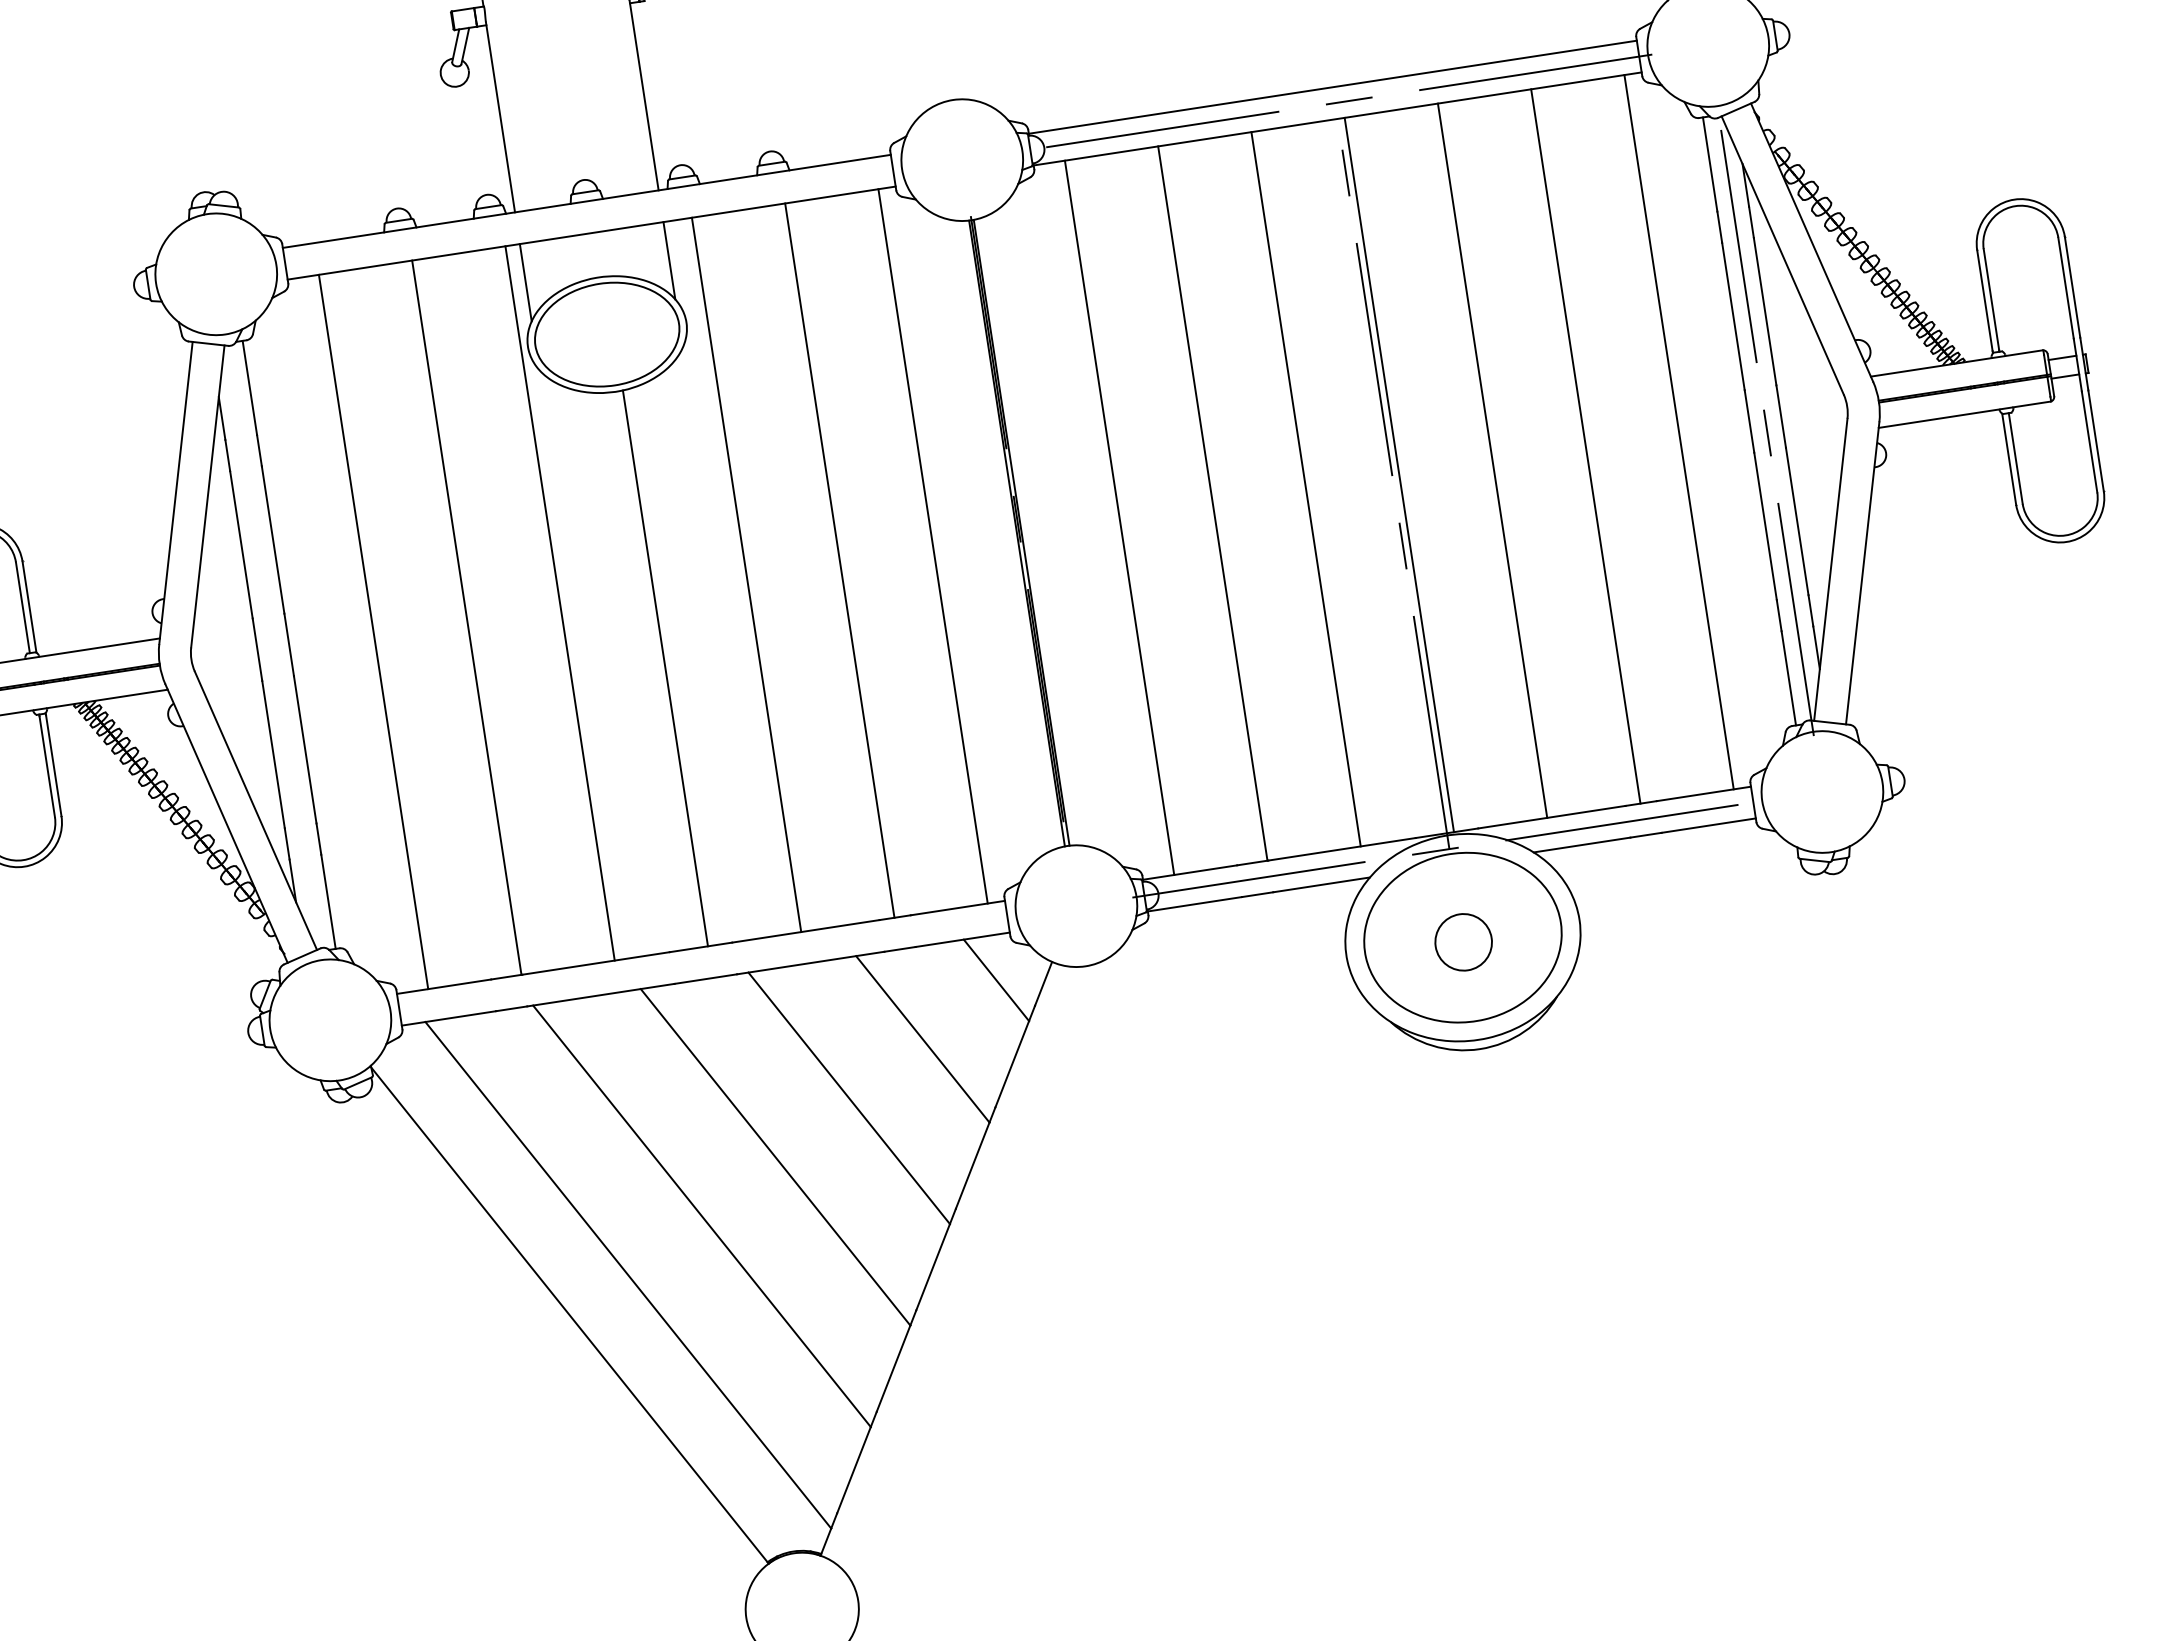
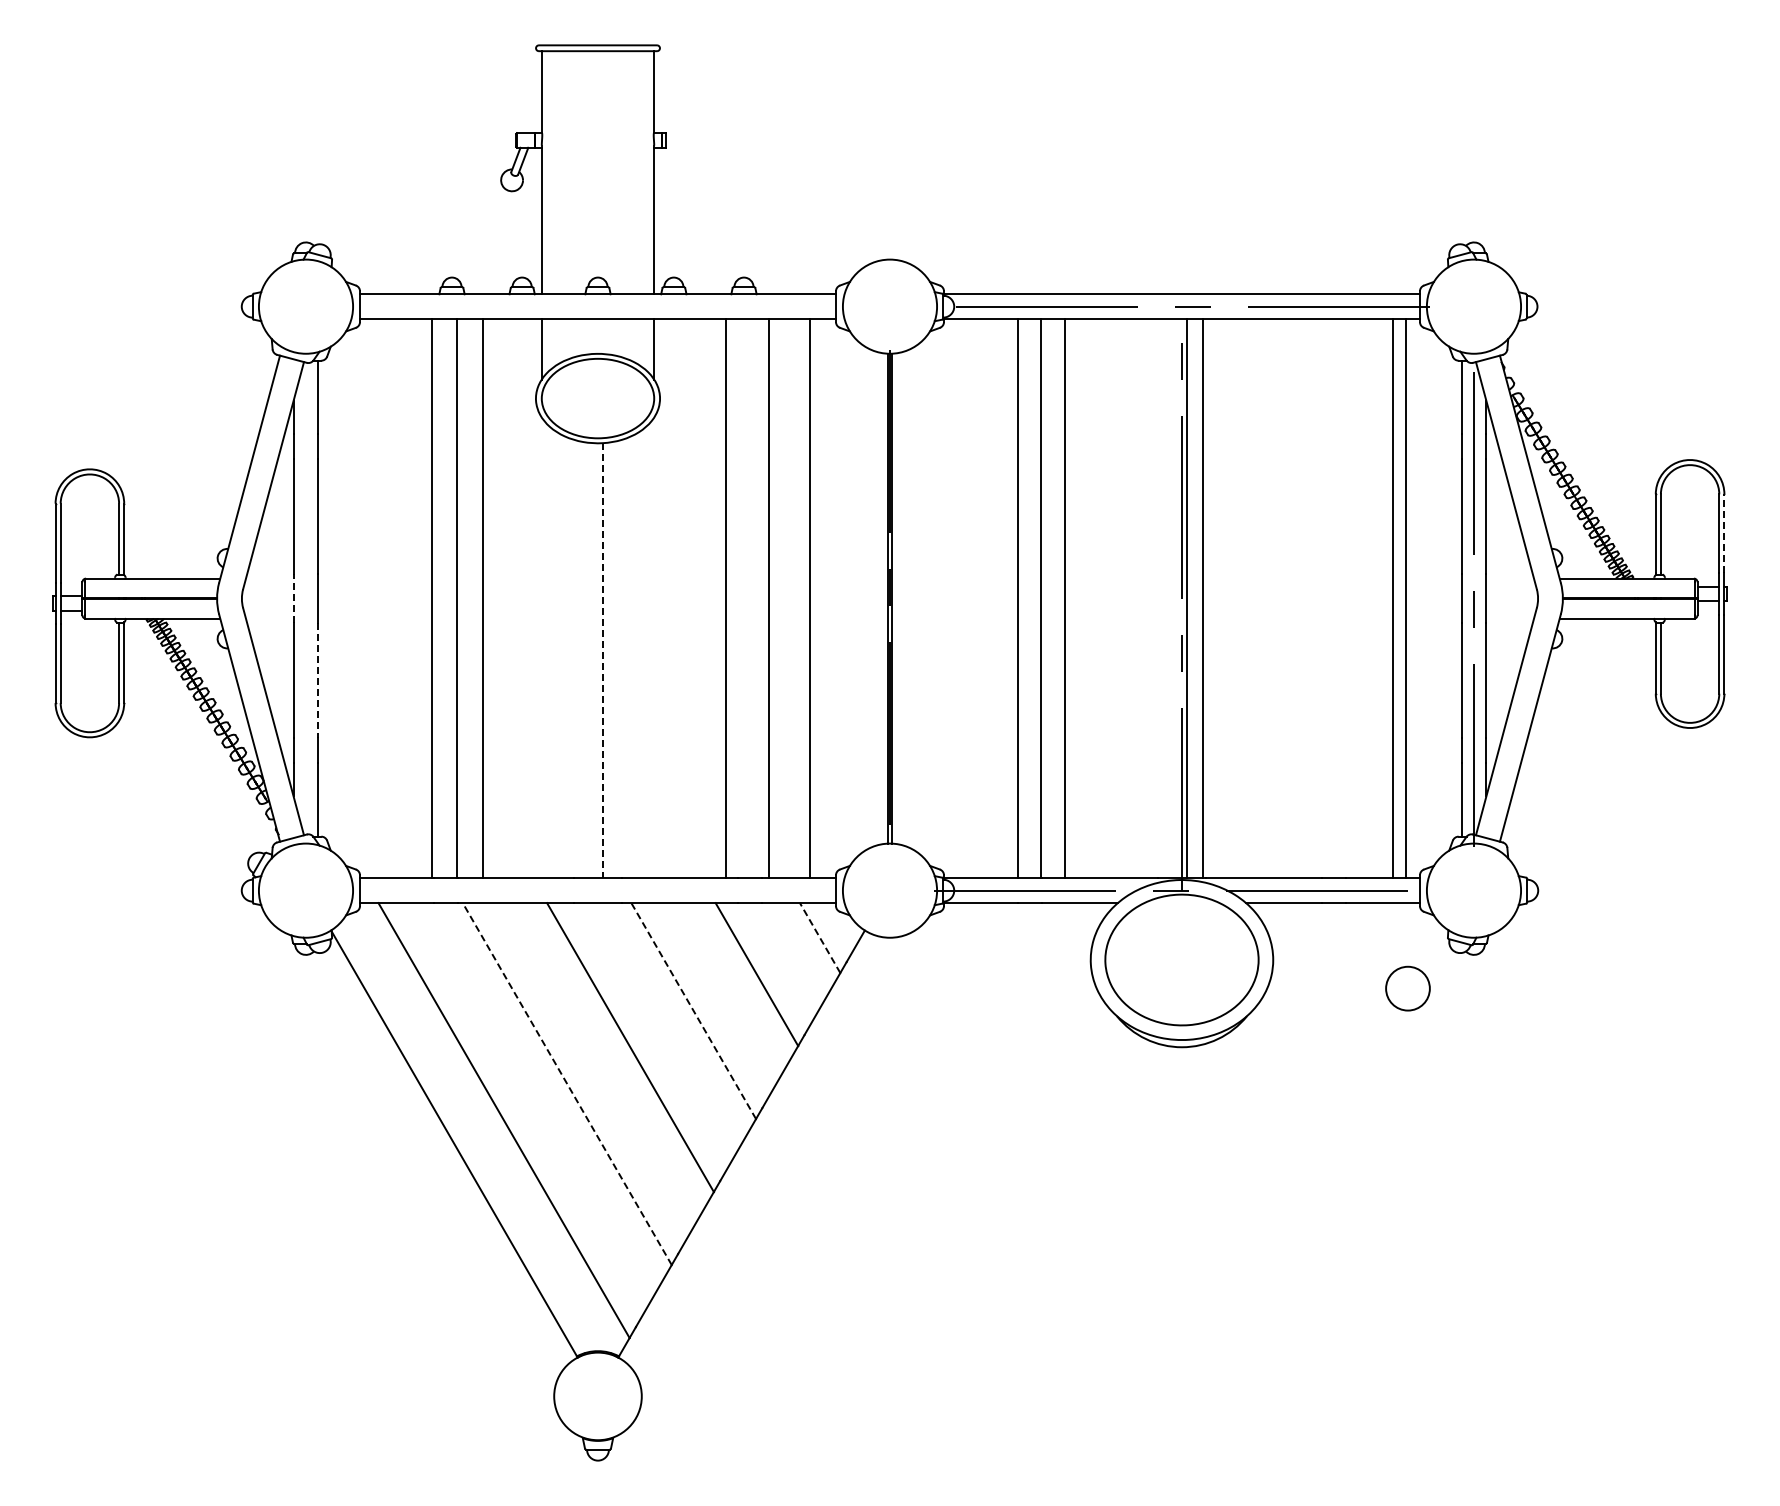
line: (2072, 286) -> (1724, 533), solid -> dashed
line: (1585, 446) -> (1393, 598), moved
line: (1492, 460) -> (1203, 598), moved
line: (1306, 489) -> (1065, 598), moved
line: (1119, 517) -> (1018, 598), moved
line: (933, 546) -> (769, 598), moved
line: (839, 560) -> (810, 598), moved
line: (746, 574) -> (726, 598), moved
line: (560, 603) -> (483, 598), moved
line: (373, 631) -> (432, 598), moved
line: (257, 649) -> (293, 598), solid -> dashed
line: (665, 668) -> (603, 660), solid -> dashed
line: (305, 749) -> (318, 680), solid -> dashed
circle: (1463, 942) -> (1407, 988), moved
line: (995, 979) -> (819, 937), solid -> dashed
line: (849, 1098) -> (693, 1011), solid -> dashed
line: (702, 1216) -> (567, 1084), solid -> dashed

